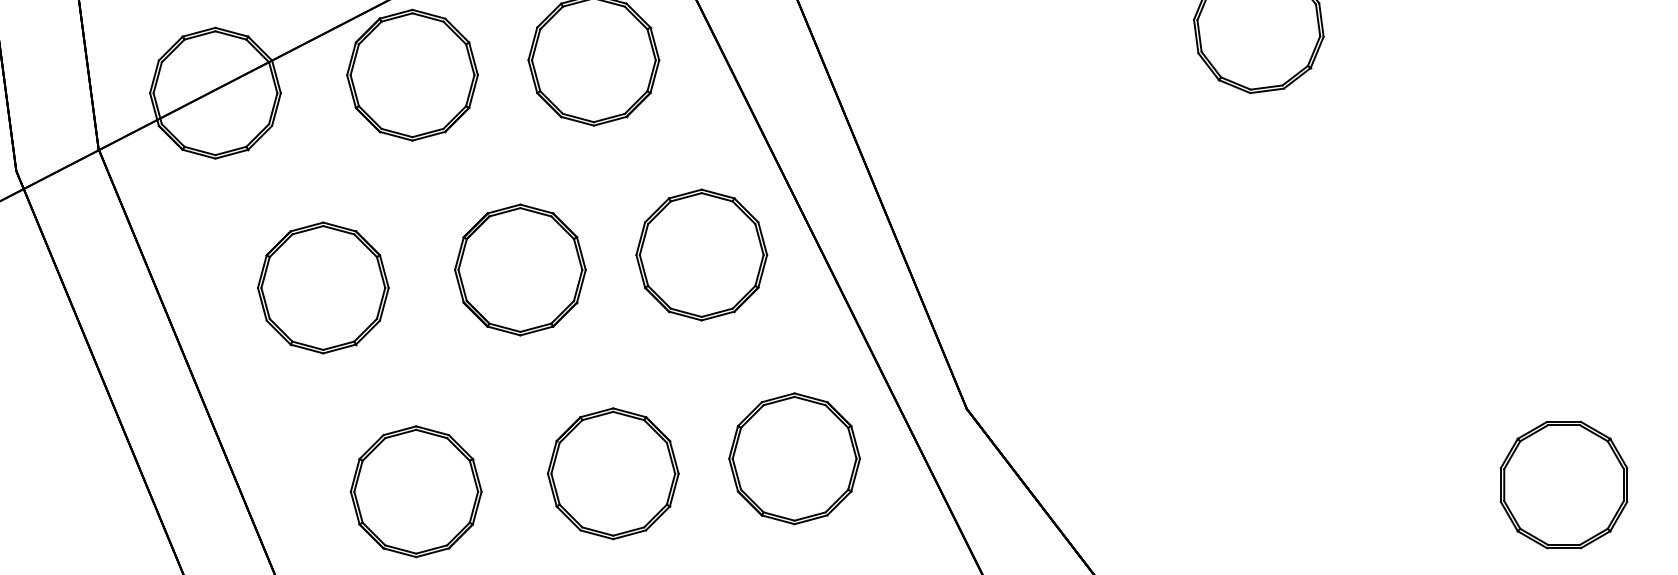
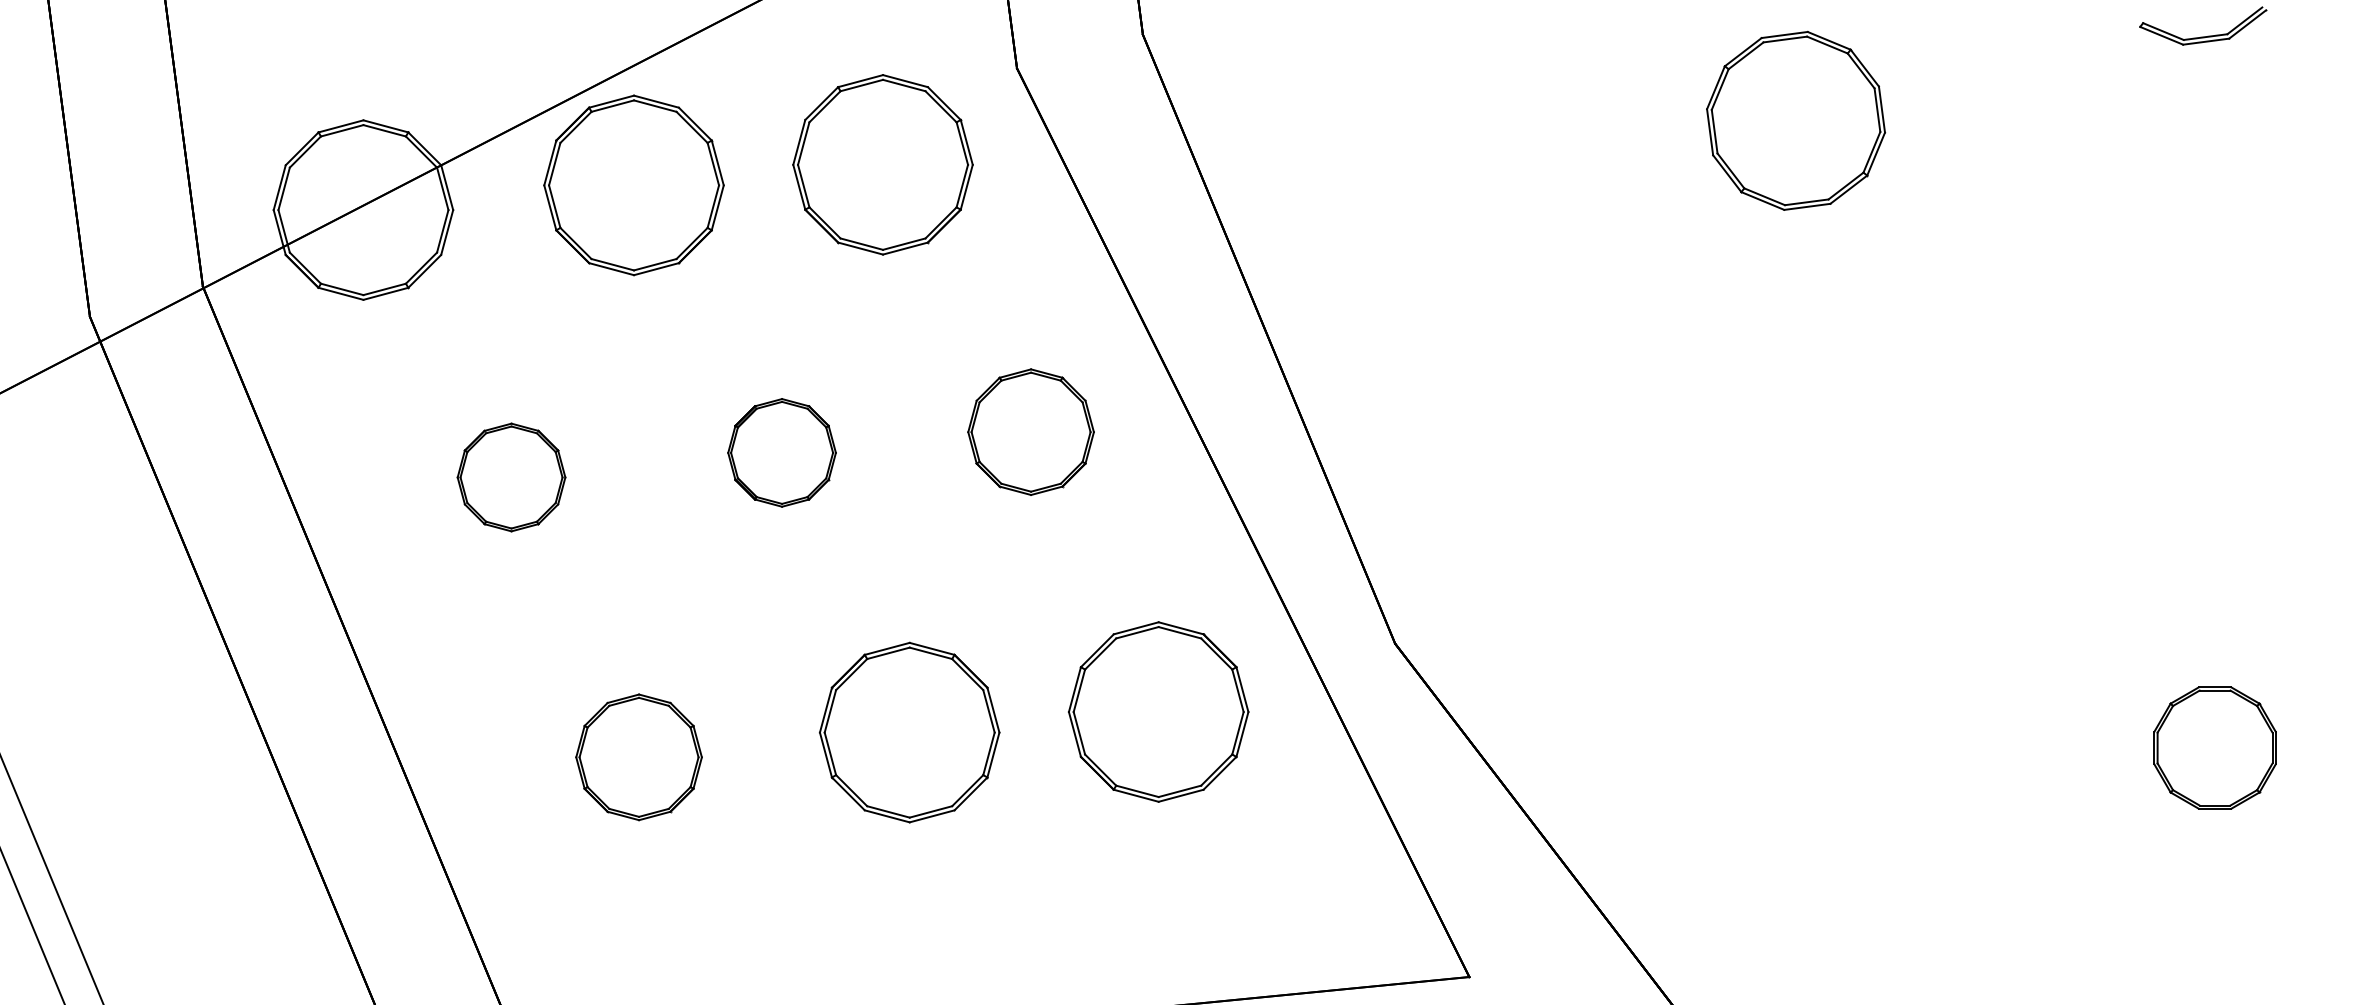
part: (701, 254) -> (1030, 431), size x0.7
part: (519, 269) -> (781, 452), size x0.6
part: (323, 287) -> (511, 477), size x0.6
part: (1563, 484) -> (2214, 747), size x0.7
part: (415, 491) -> (638, 757), size x0.7

